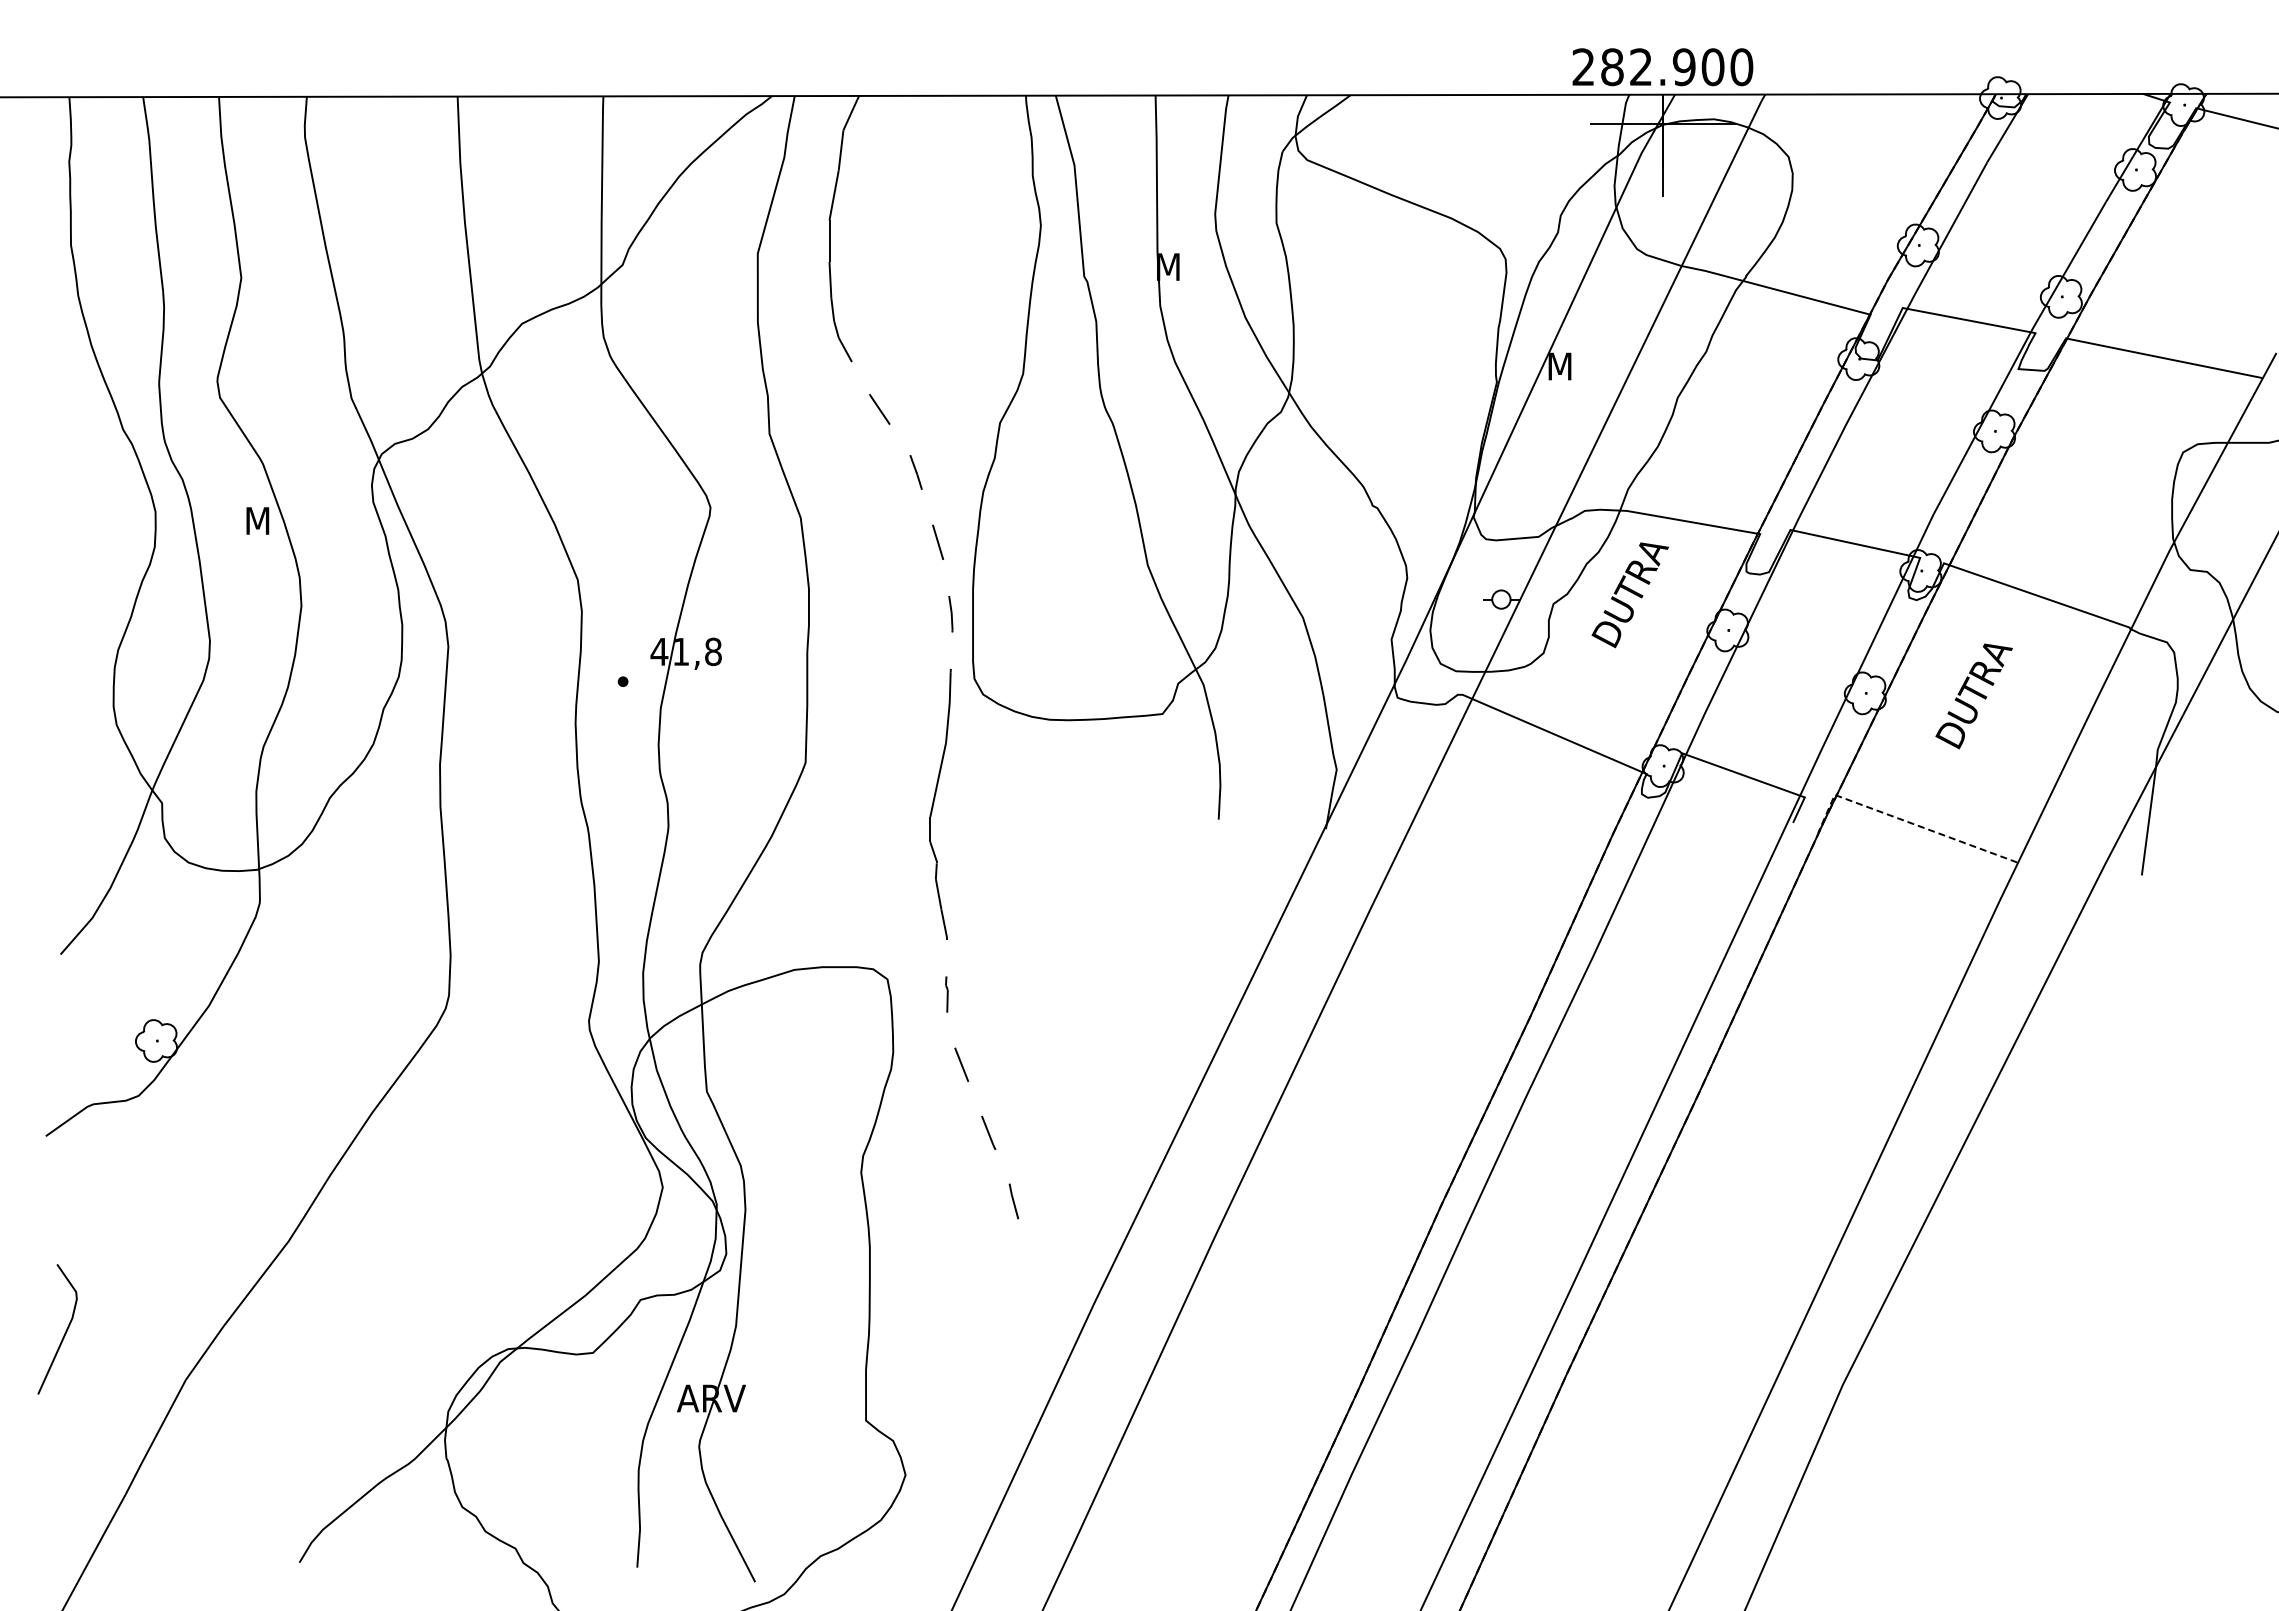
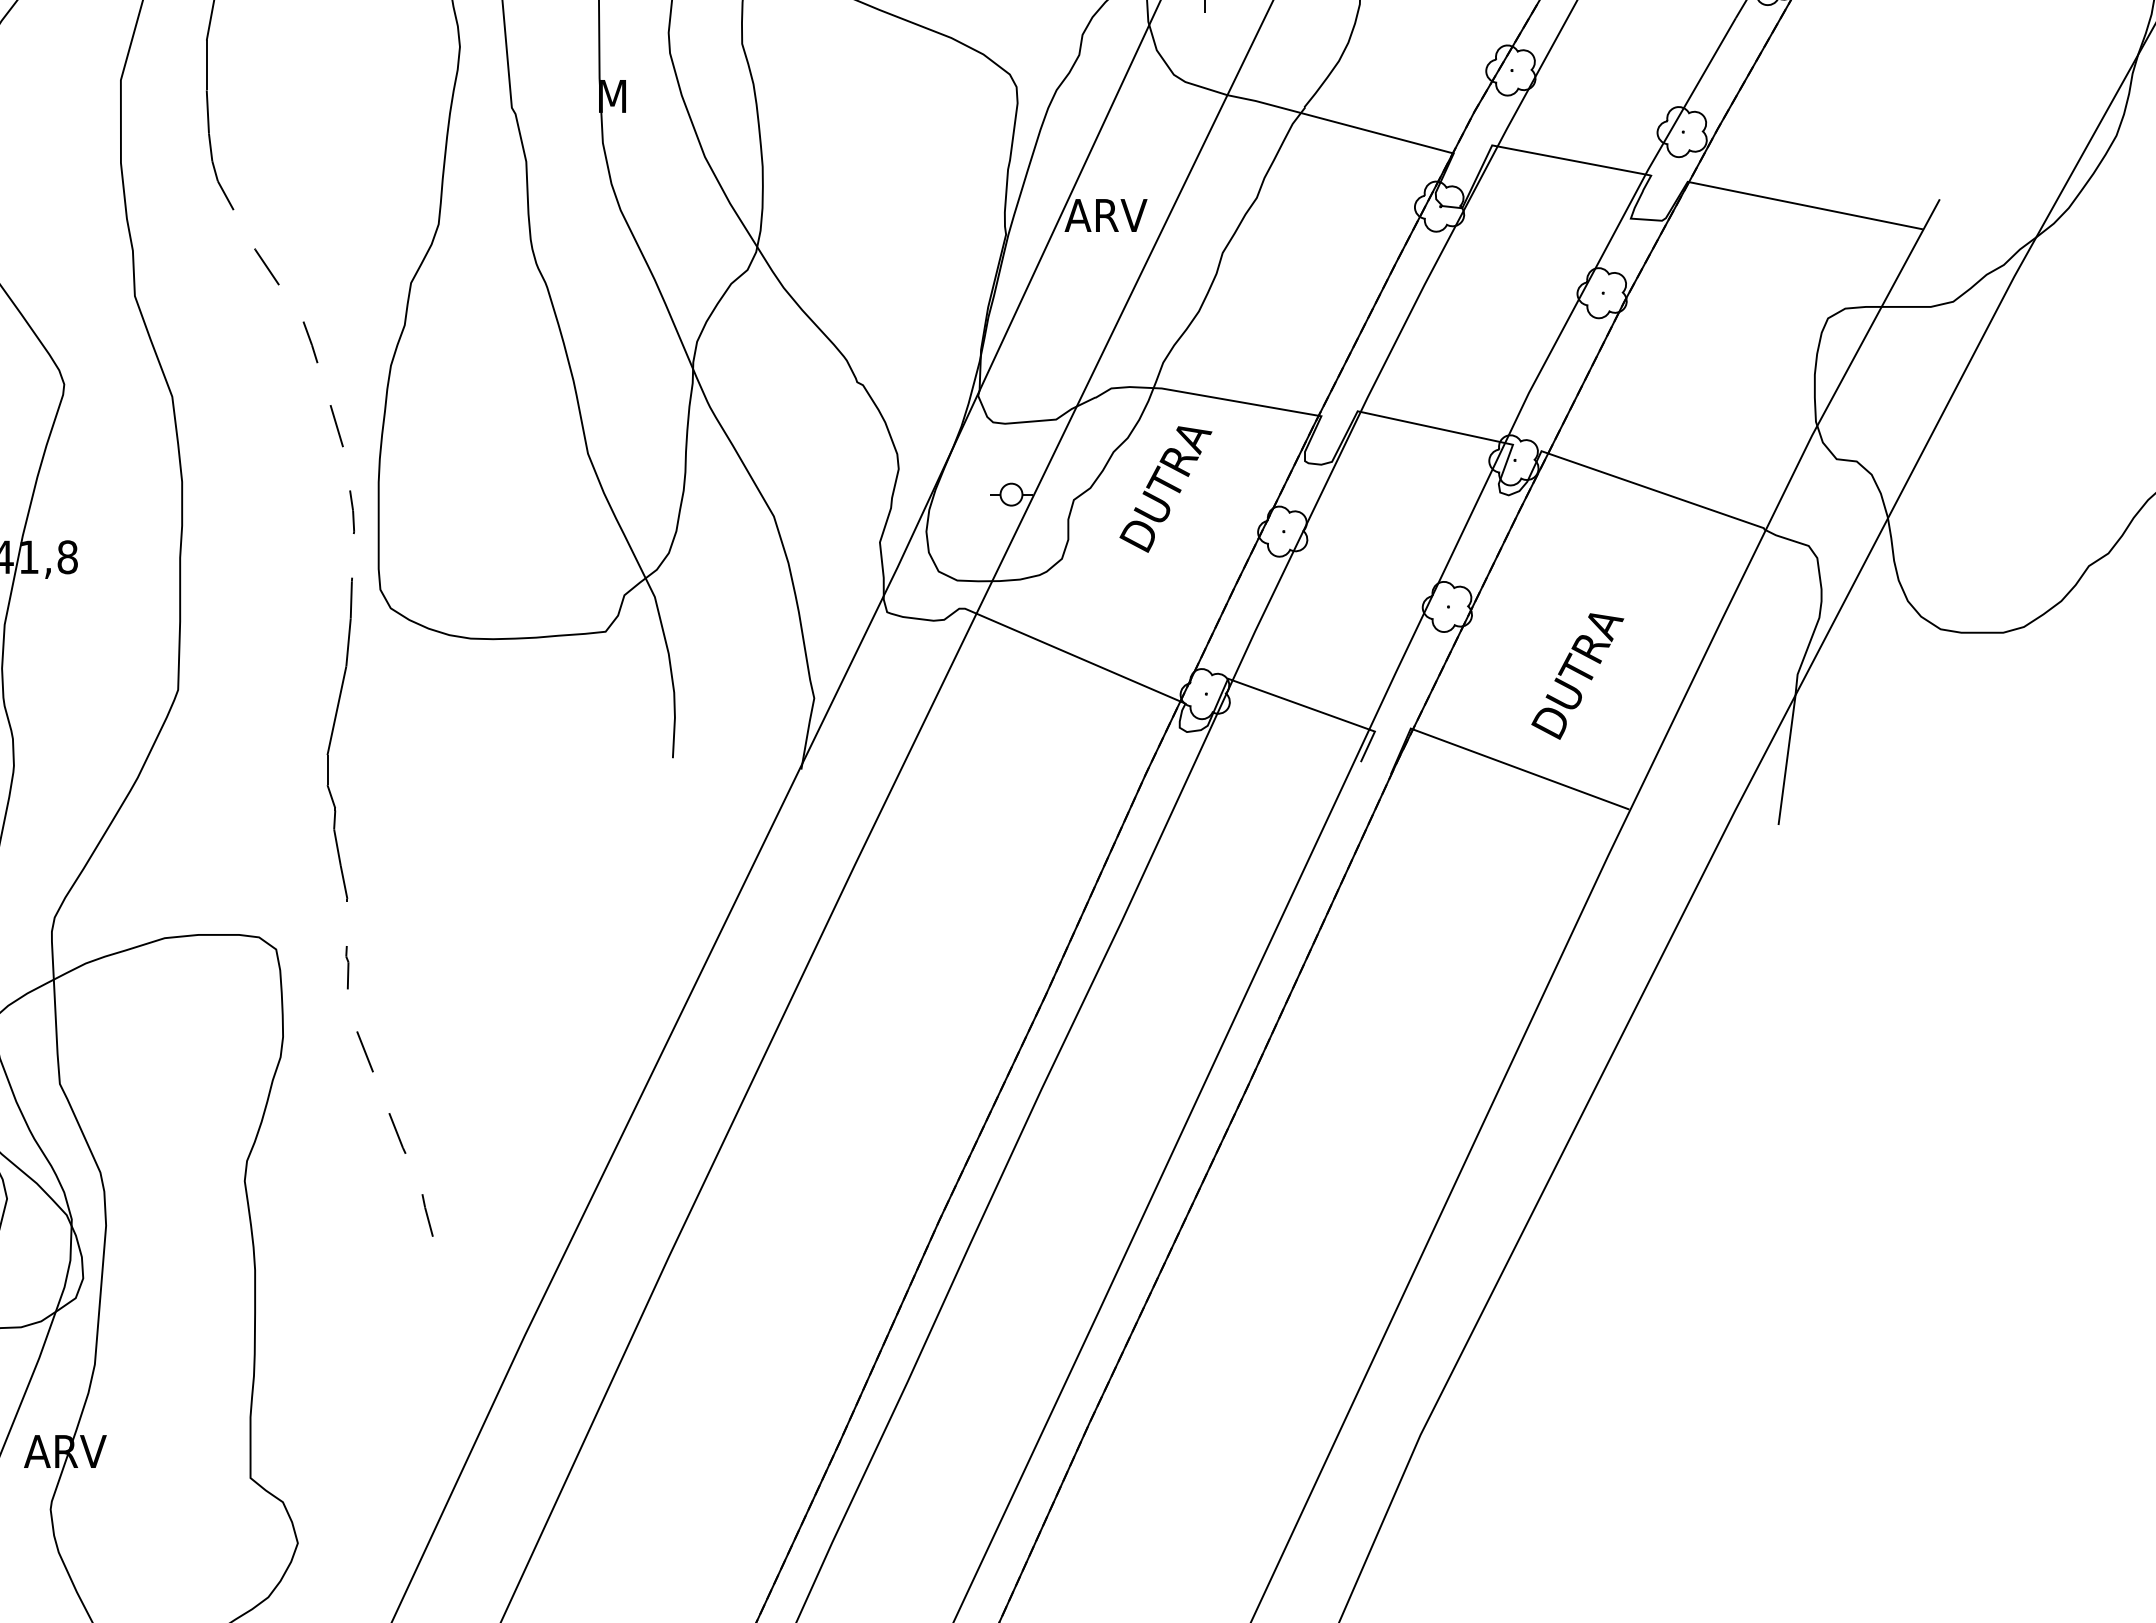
text: (1580, 366) -> (1106, 215), M -> ARV
text: (1973, 696) -> (1576, 676), moved
line: (1905, 821) -> (1495, 760), dashed -> solid

